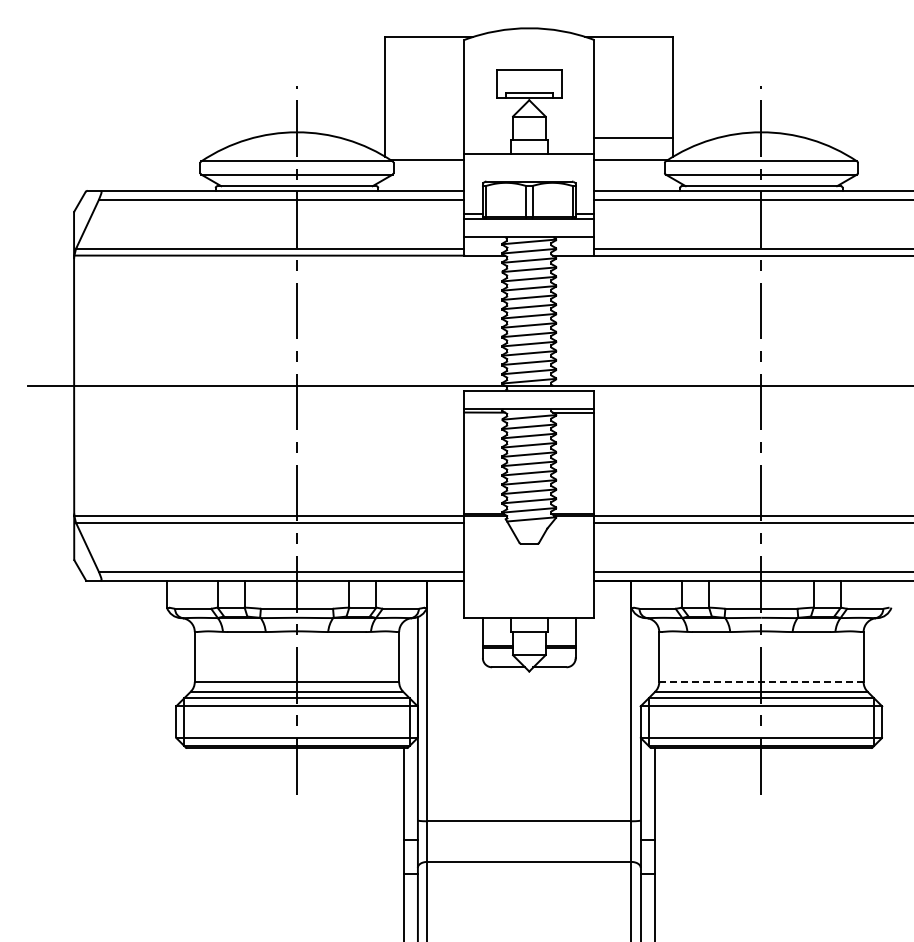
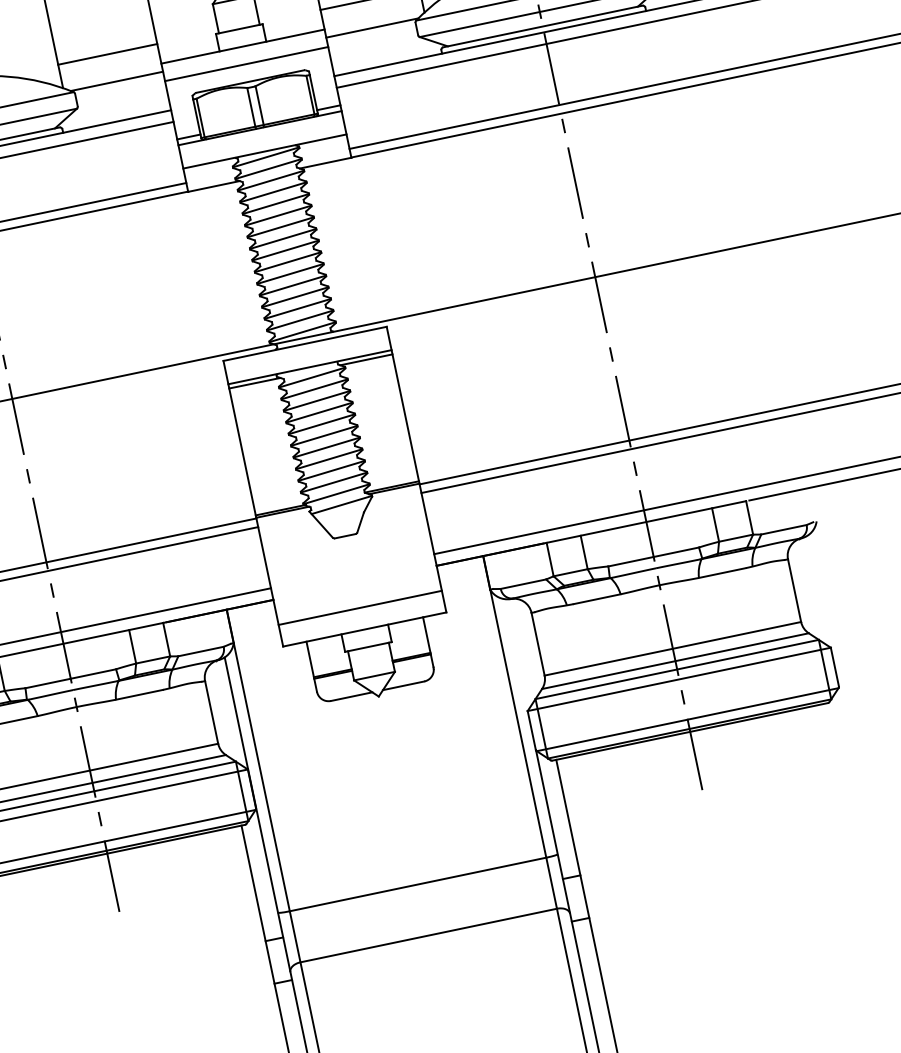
line: (424, 138) -> (107, 55), added
line: (529, 167) -> (246, 63), added
line: (529, 600) -> (360, 607), added
line: (761, 681) -> (672, 648), dashed -> solid

